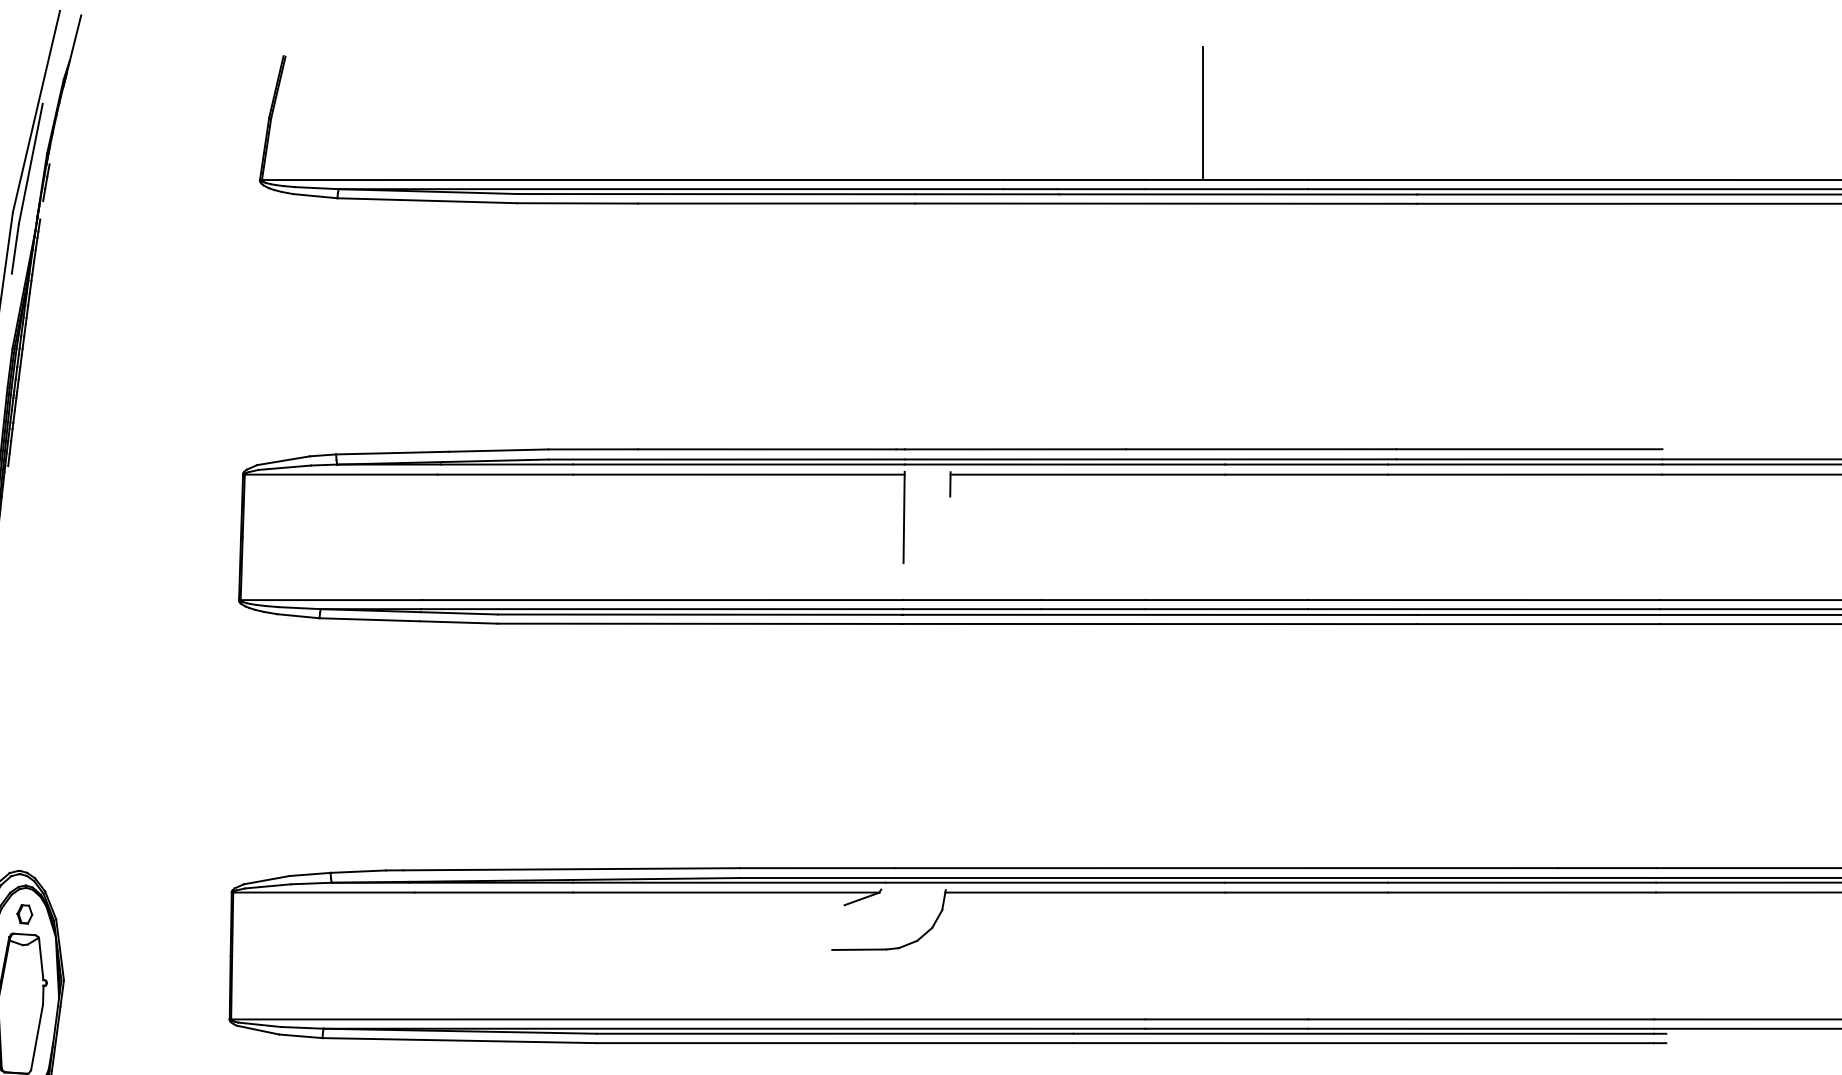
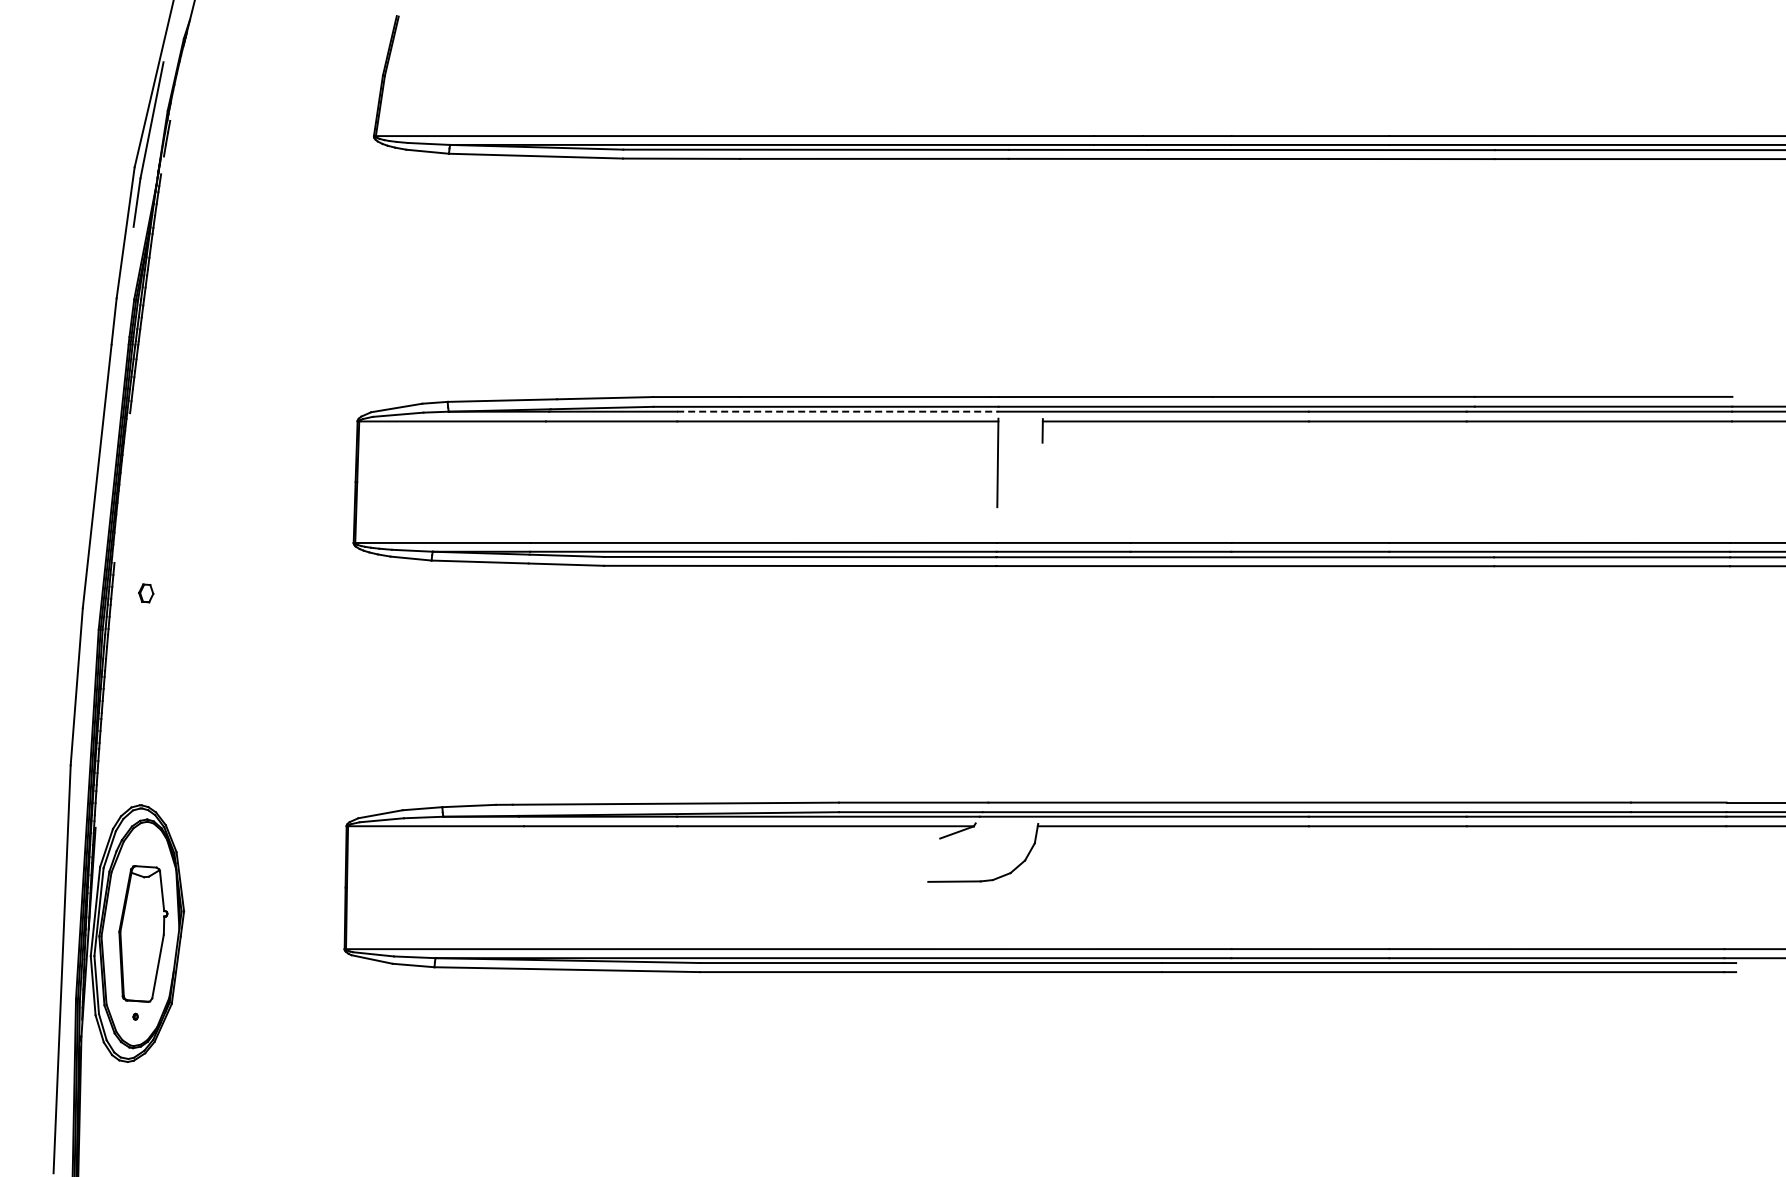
line: (1202, 113) -> (1286, 71), removed
line: (738, 464) -> (837, 411), solid -> dashed
part: (25, 914) -> (146, 593), moved

